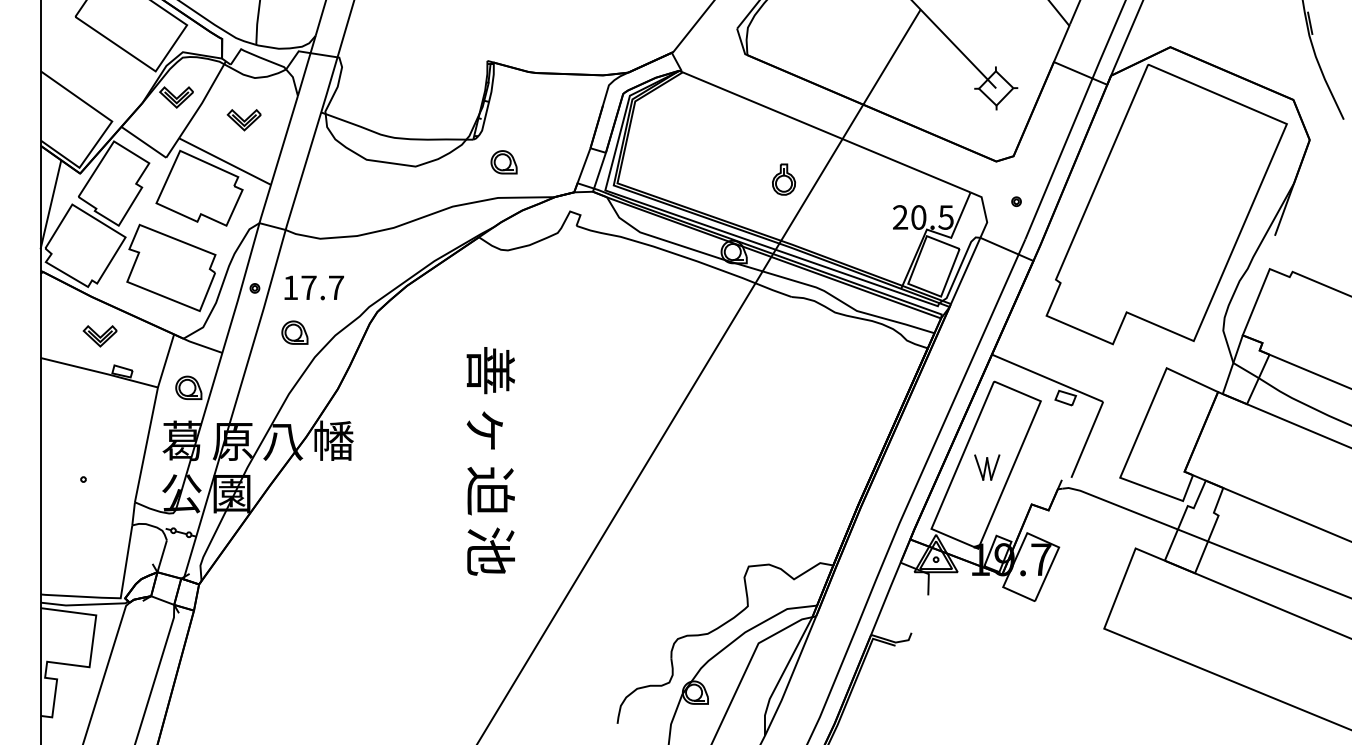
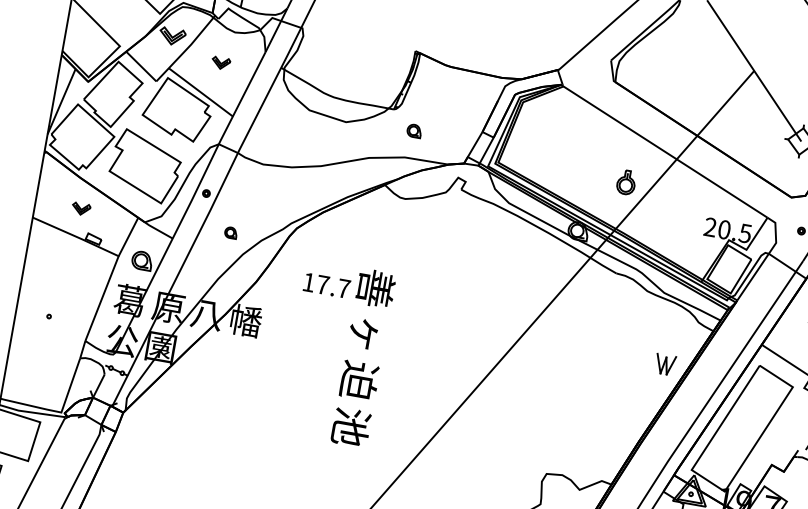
part: (243, 120) -> (220, 63), size x0.7
part: (503, 162) -> (413, 131), size x0.7
text: (314, 287) -> (327, 285), moved
part: (294, 332) -> (230, 232), size x0.6
part: (99, 336) -> (80, 209), size x0.7
part: (987, 467) -> (665, 364), moved

